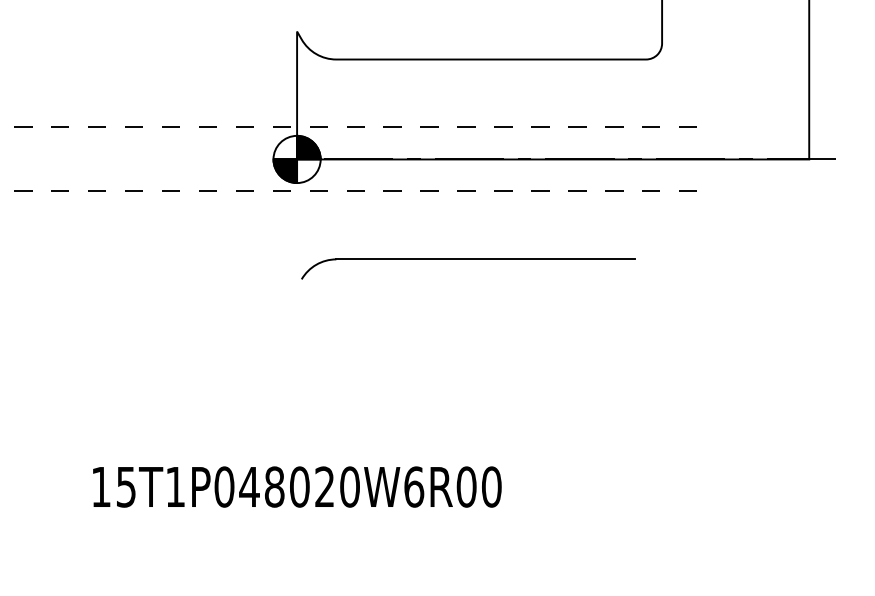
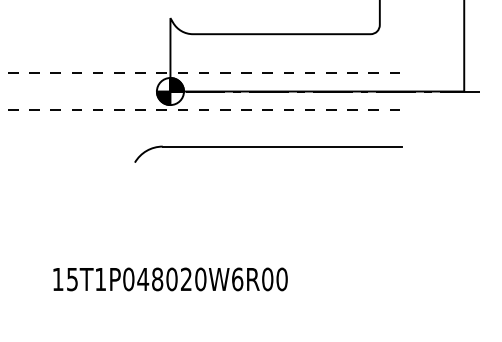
part: (468, 269) -> (268, 154), size x1.4

